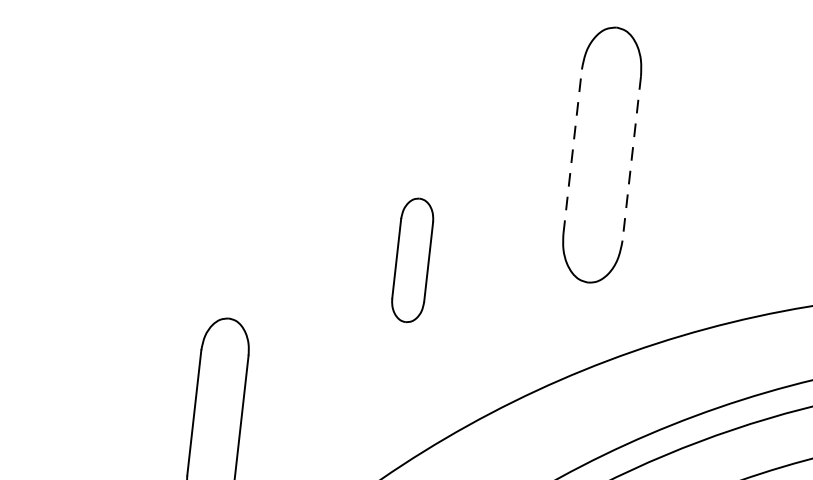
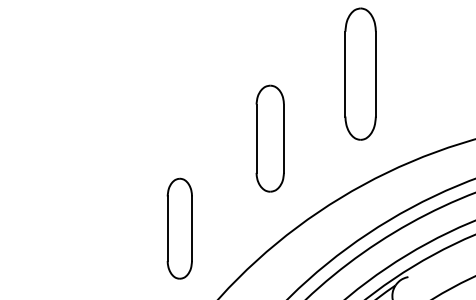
line: (572, 150) -> (345, 73), dashed -> solid
line: (630, 158) -> (375, 74), dashed -> solid
part: (411, 260) -> (269, 138), size x1.67

